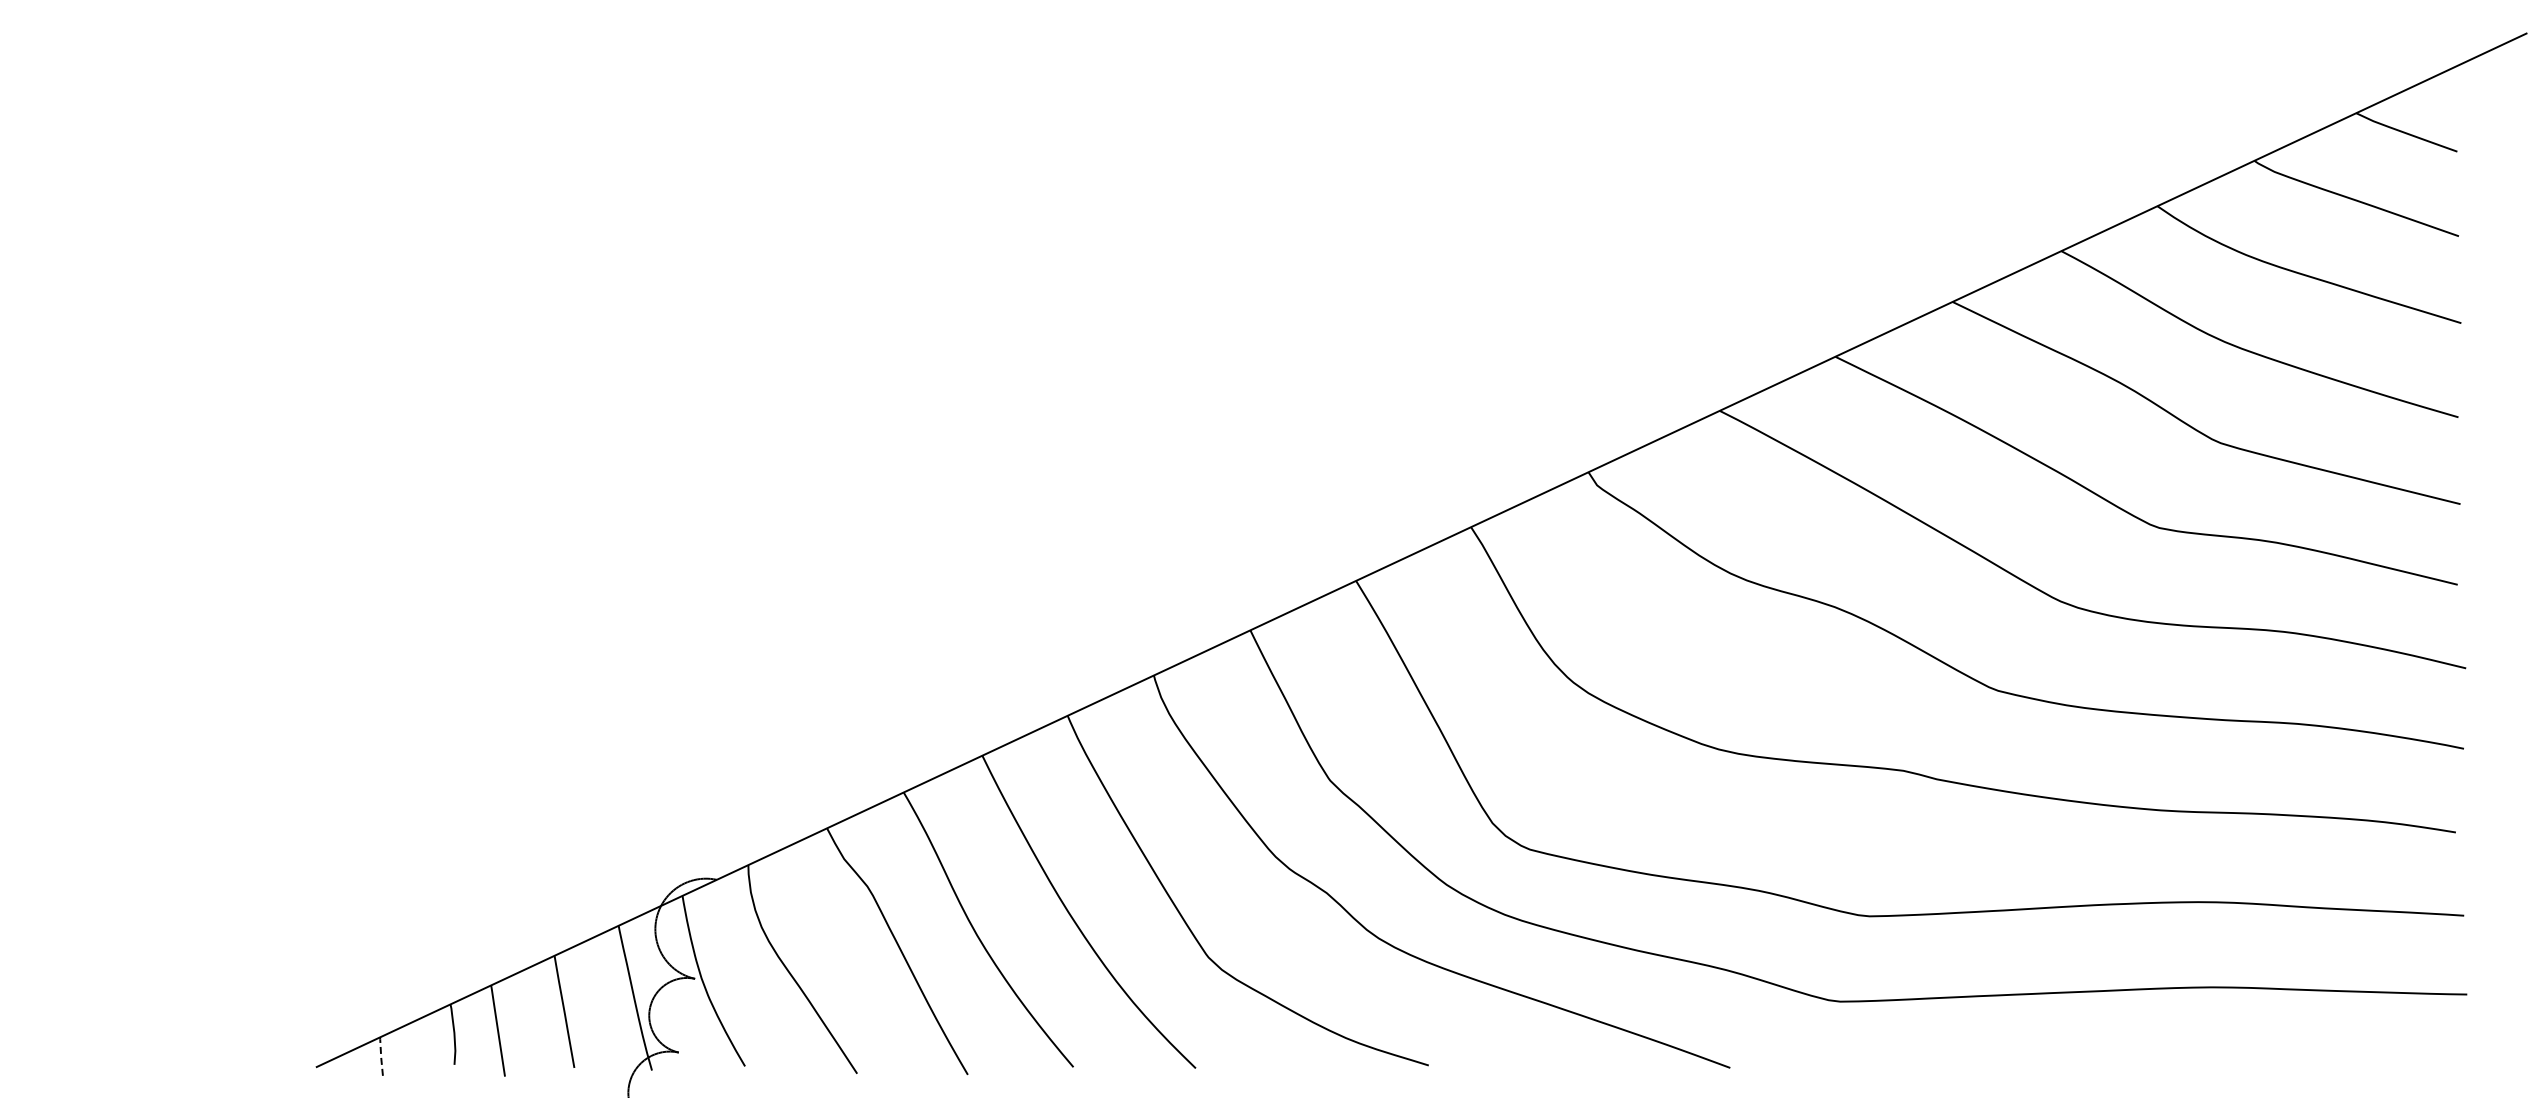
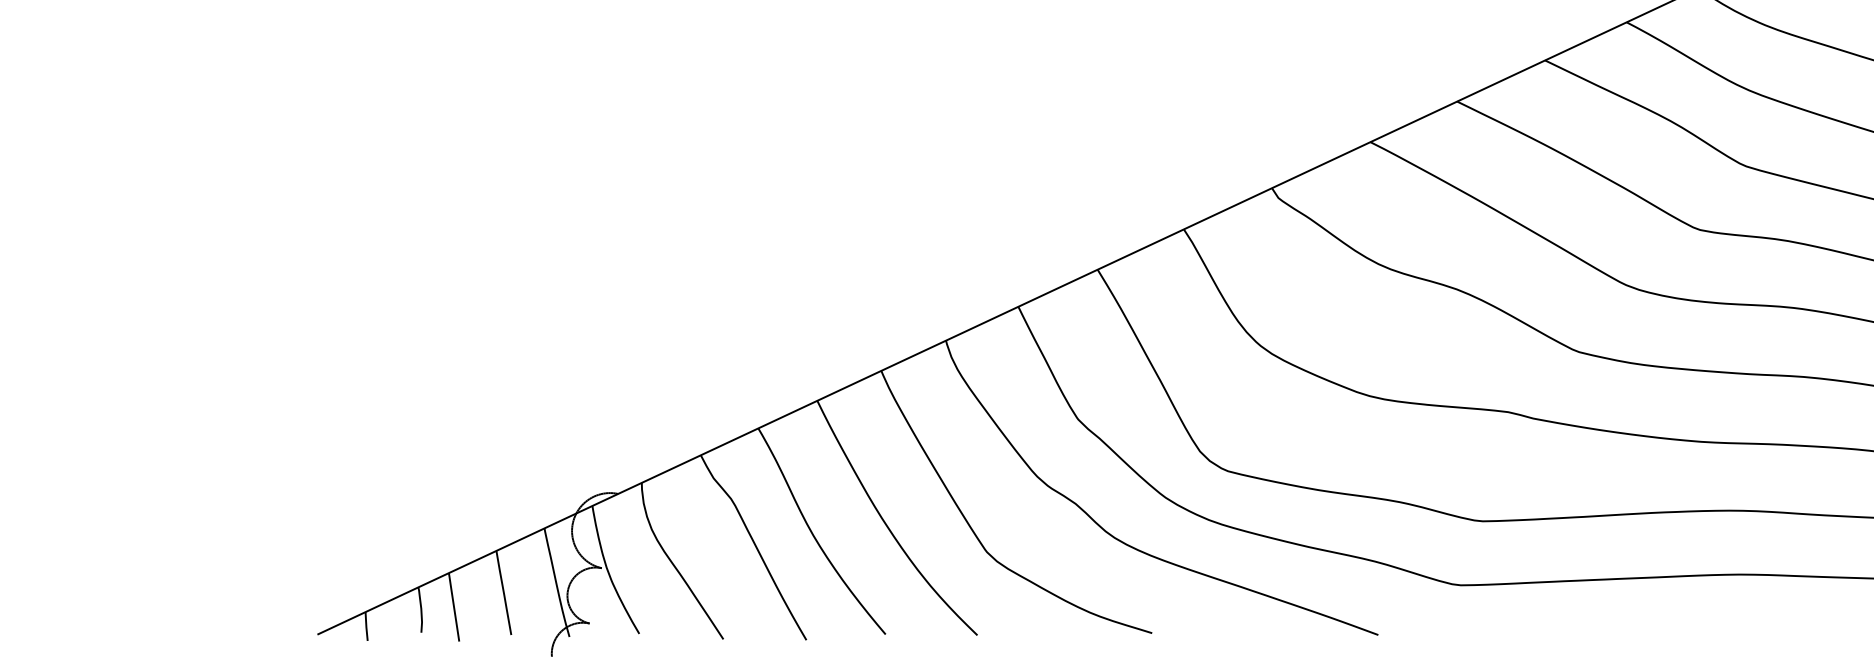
line: (381, 1055) -> (366, 625), dashed -> solid

